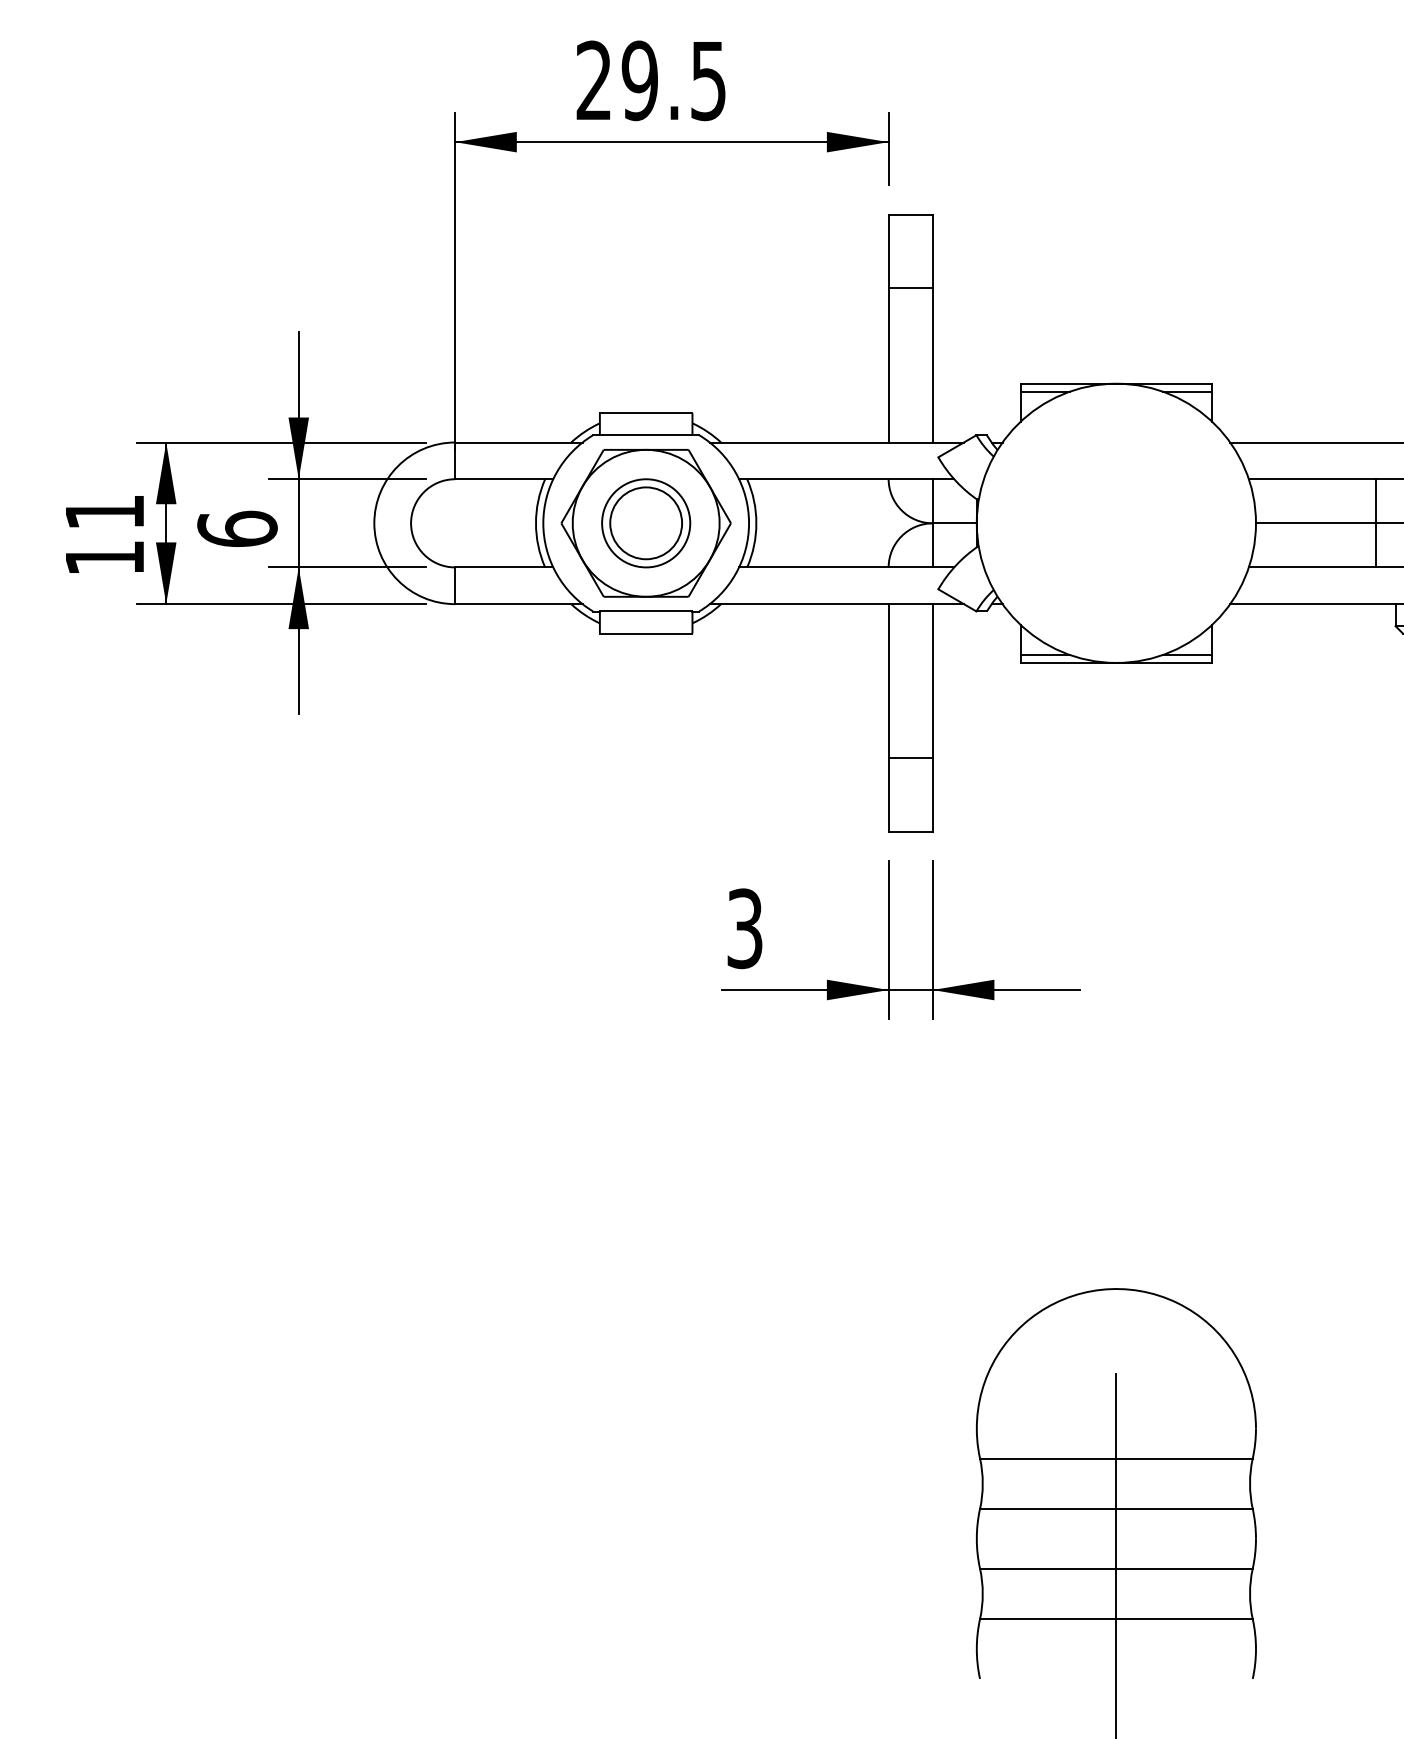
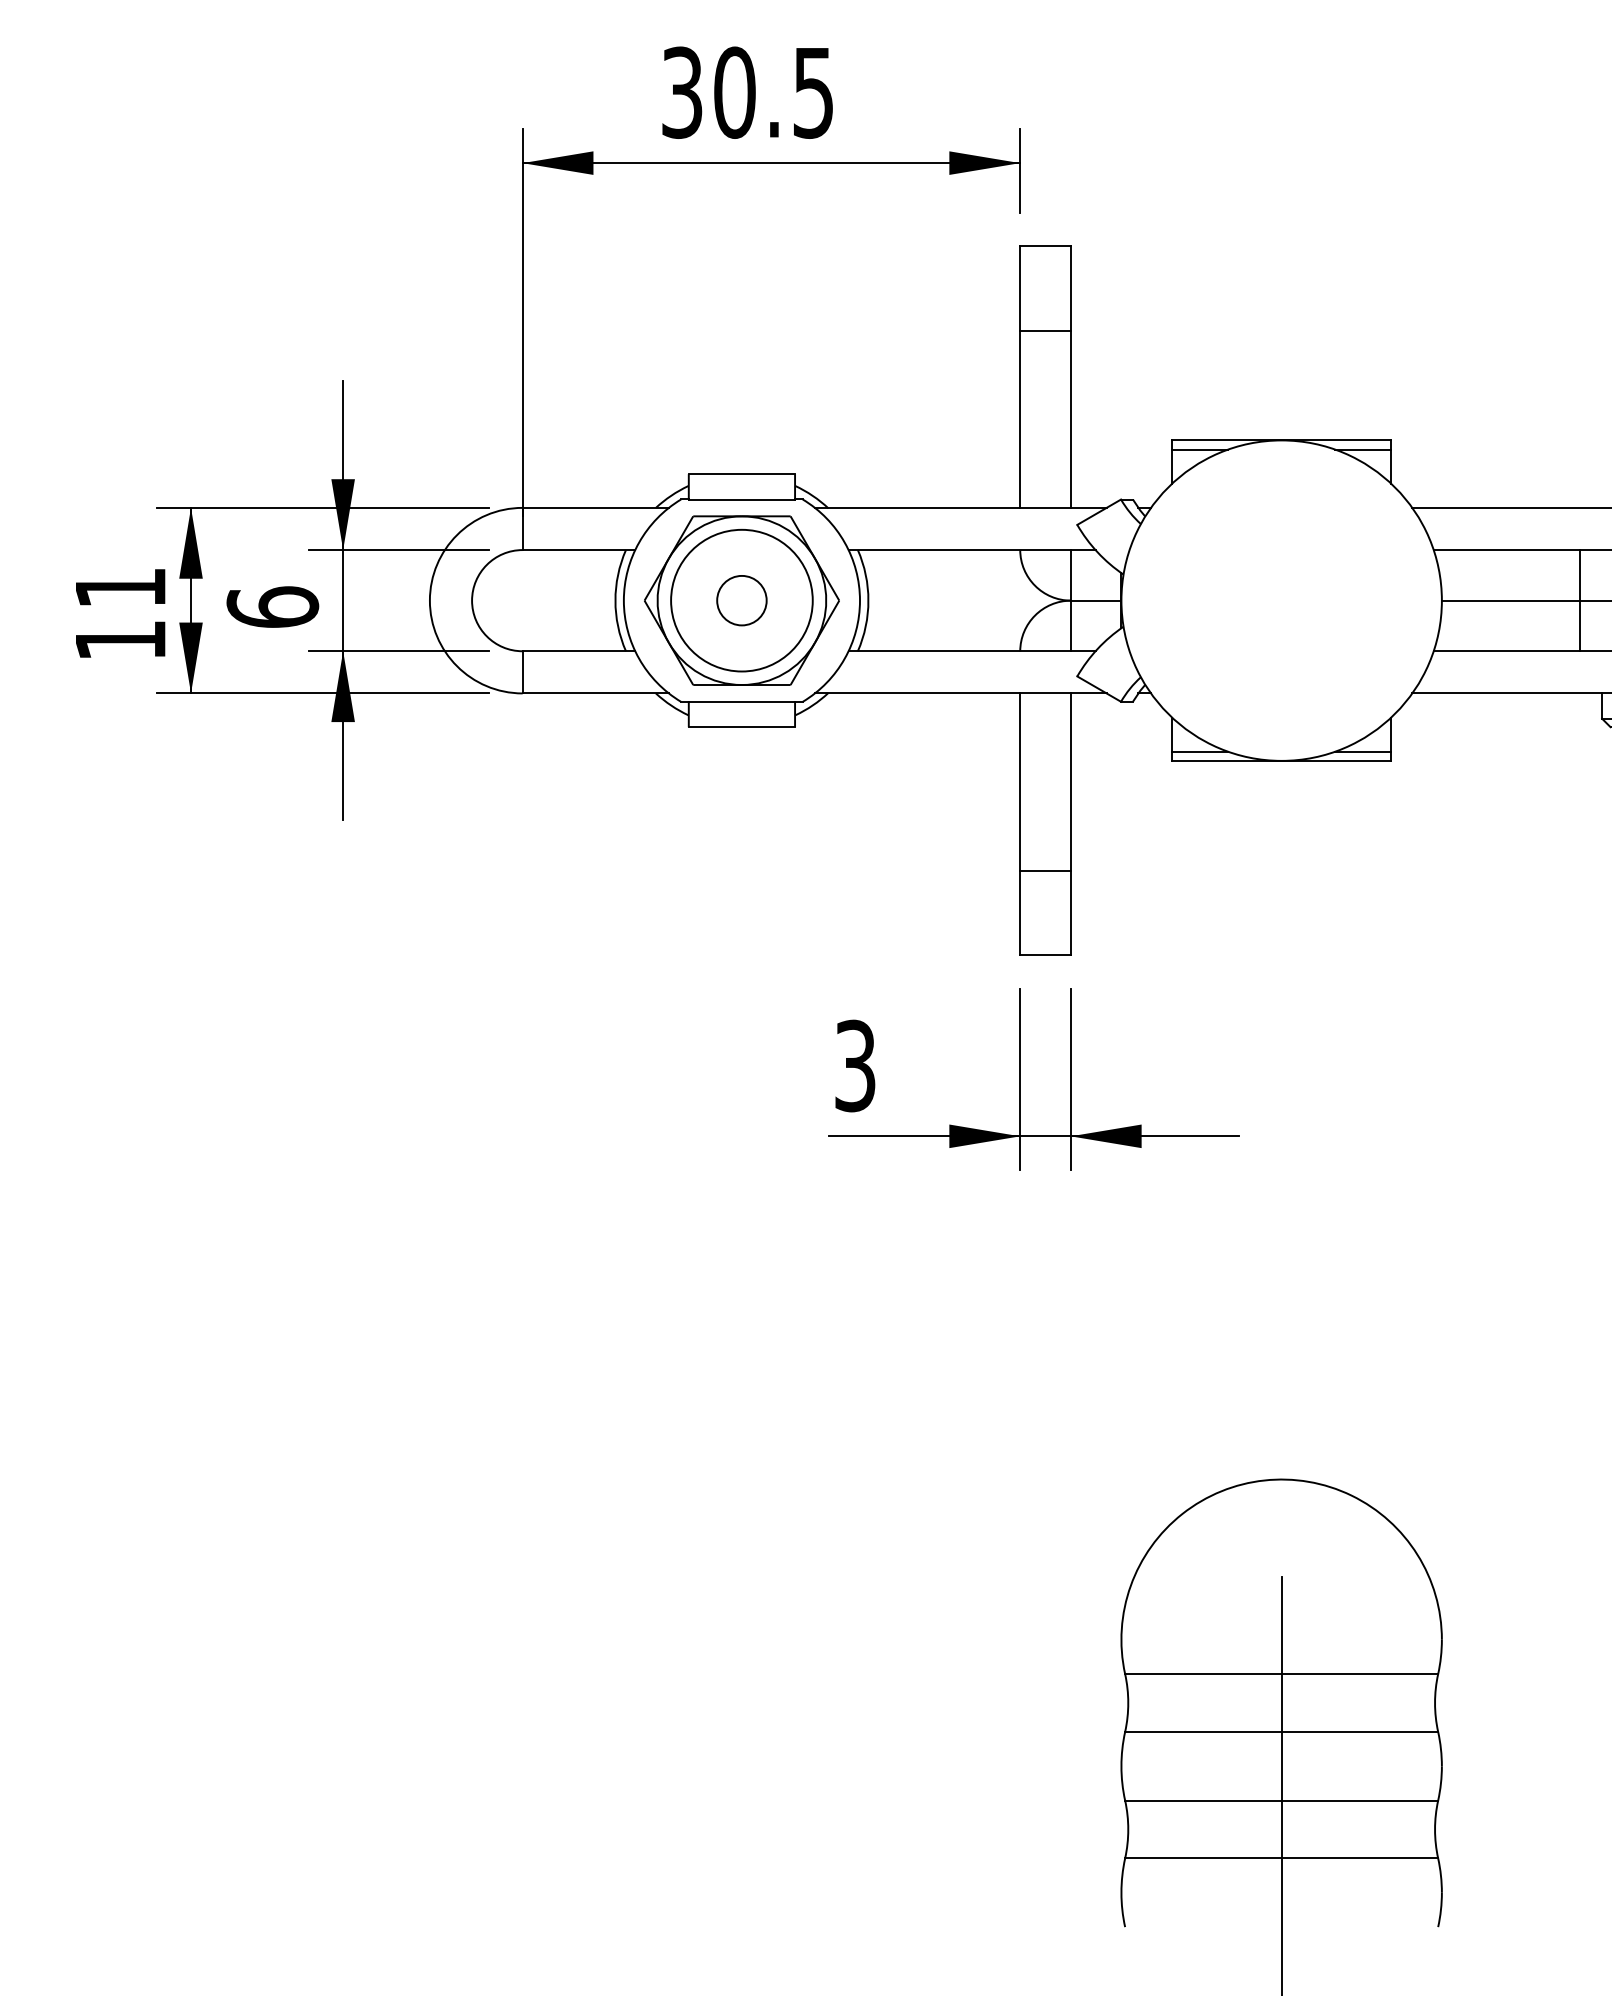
text: (617, 80) -> (708, 92), 29.5 -> 30.5
circle: (645, 523) -> (741, 600), size x0.6
circle: (645, 523) -> (741, 600), size x1.4

